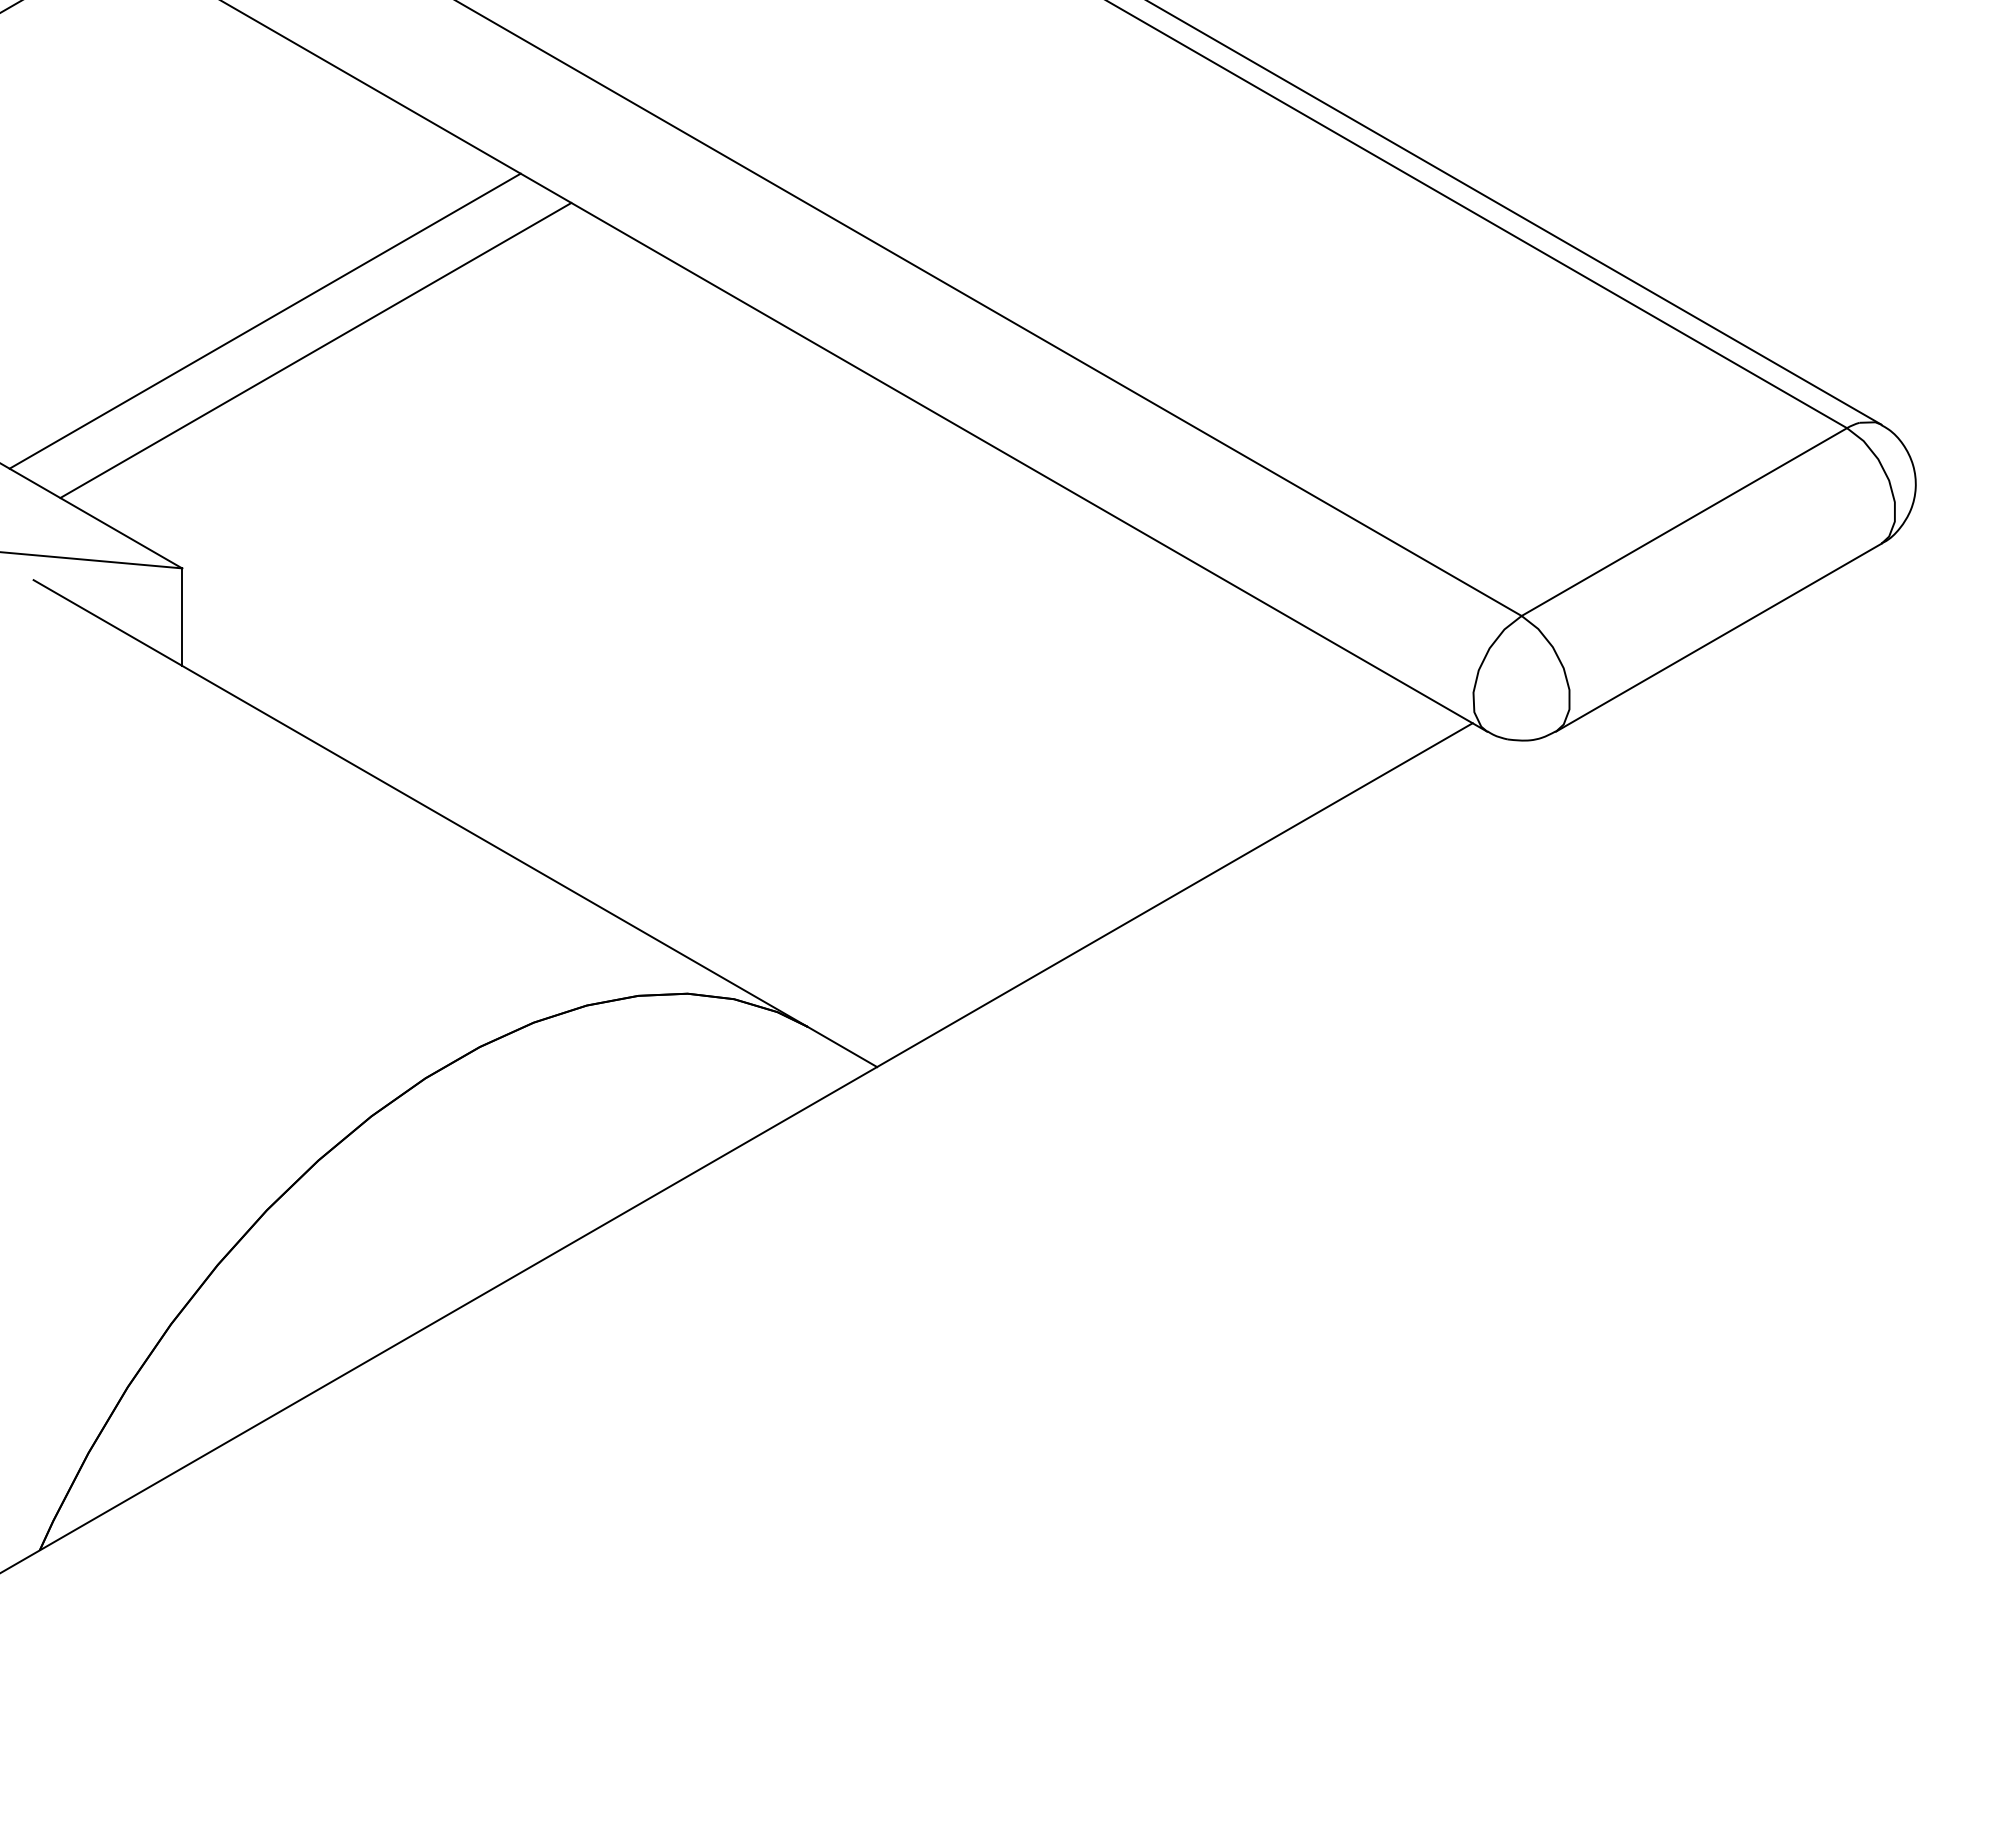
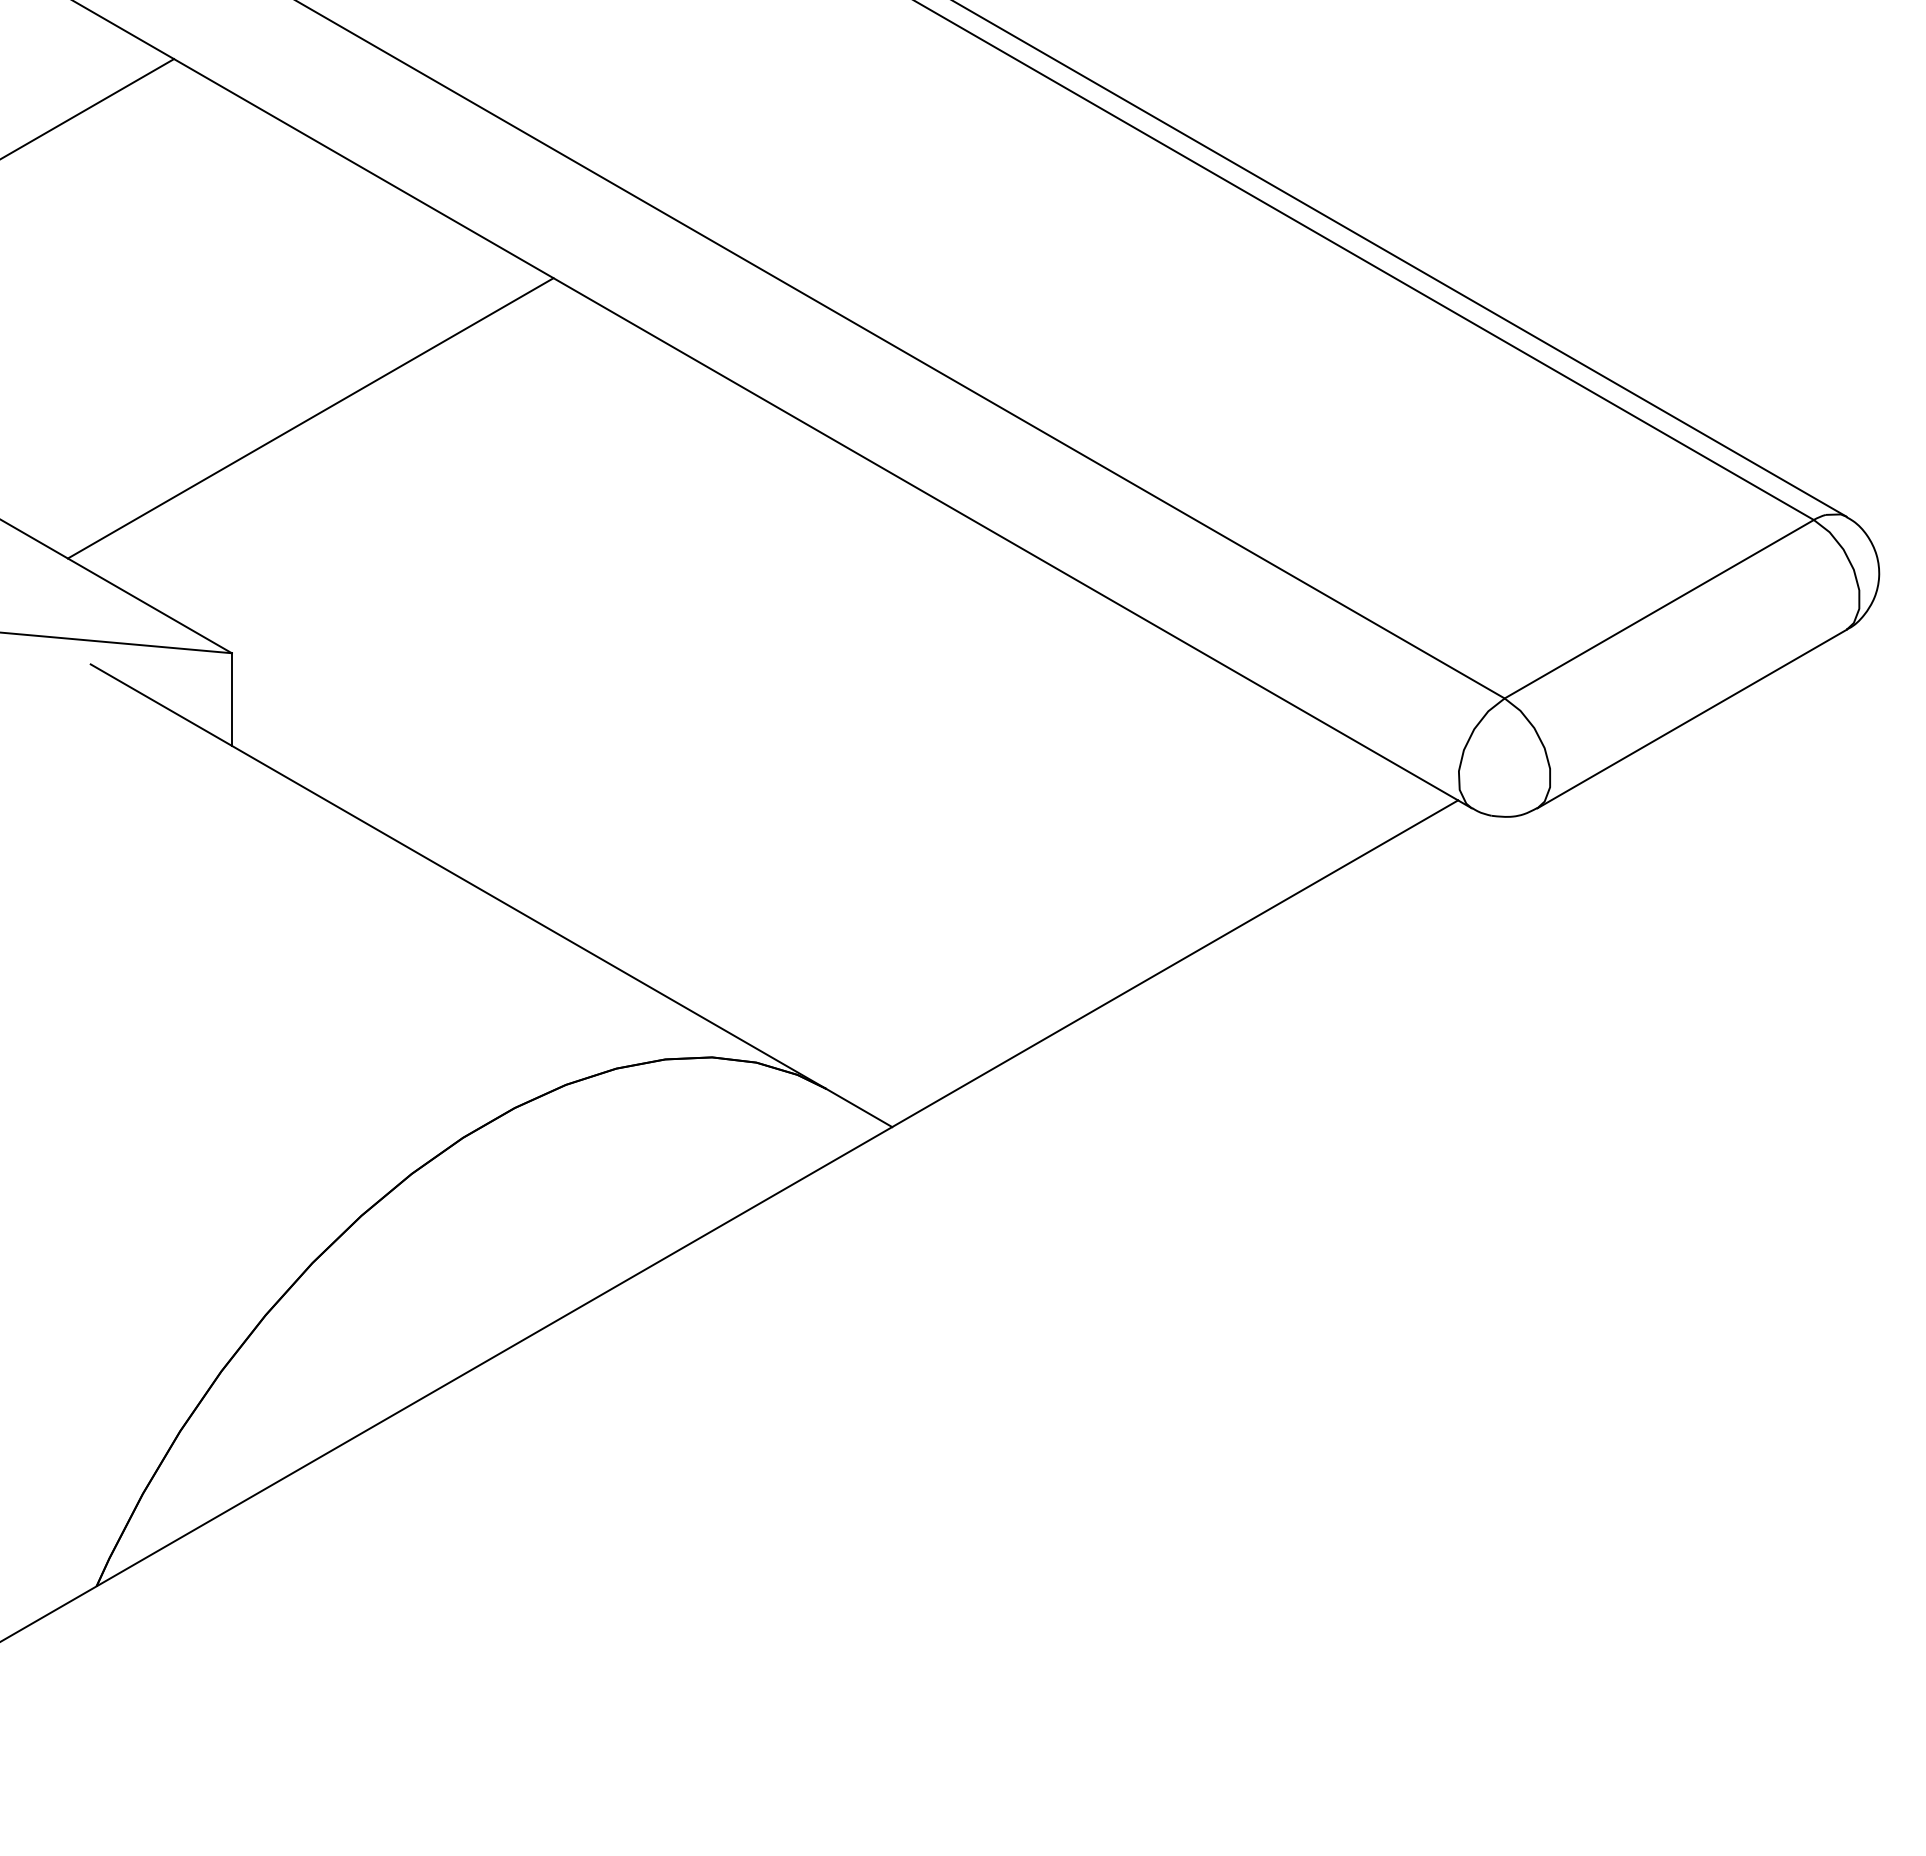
line: (315, 350) -> (358, 446), removed

